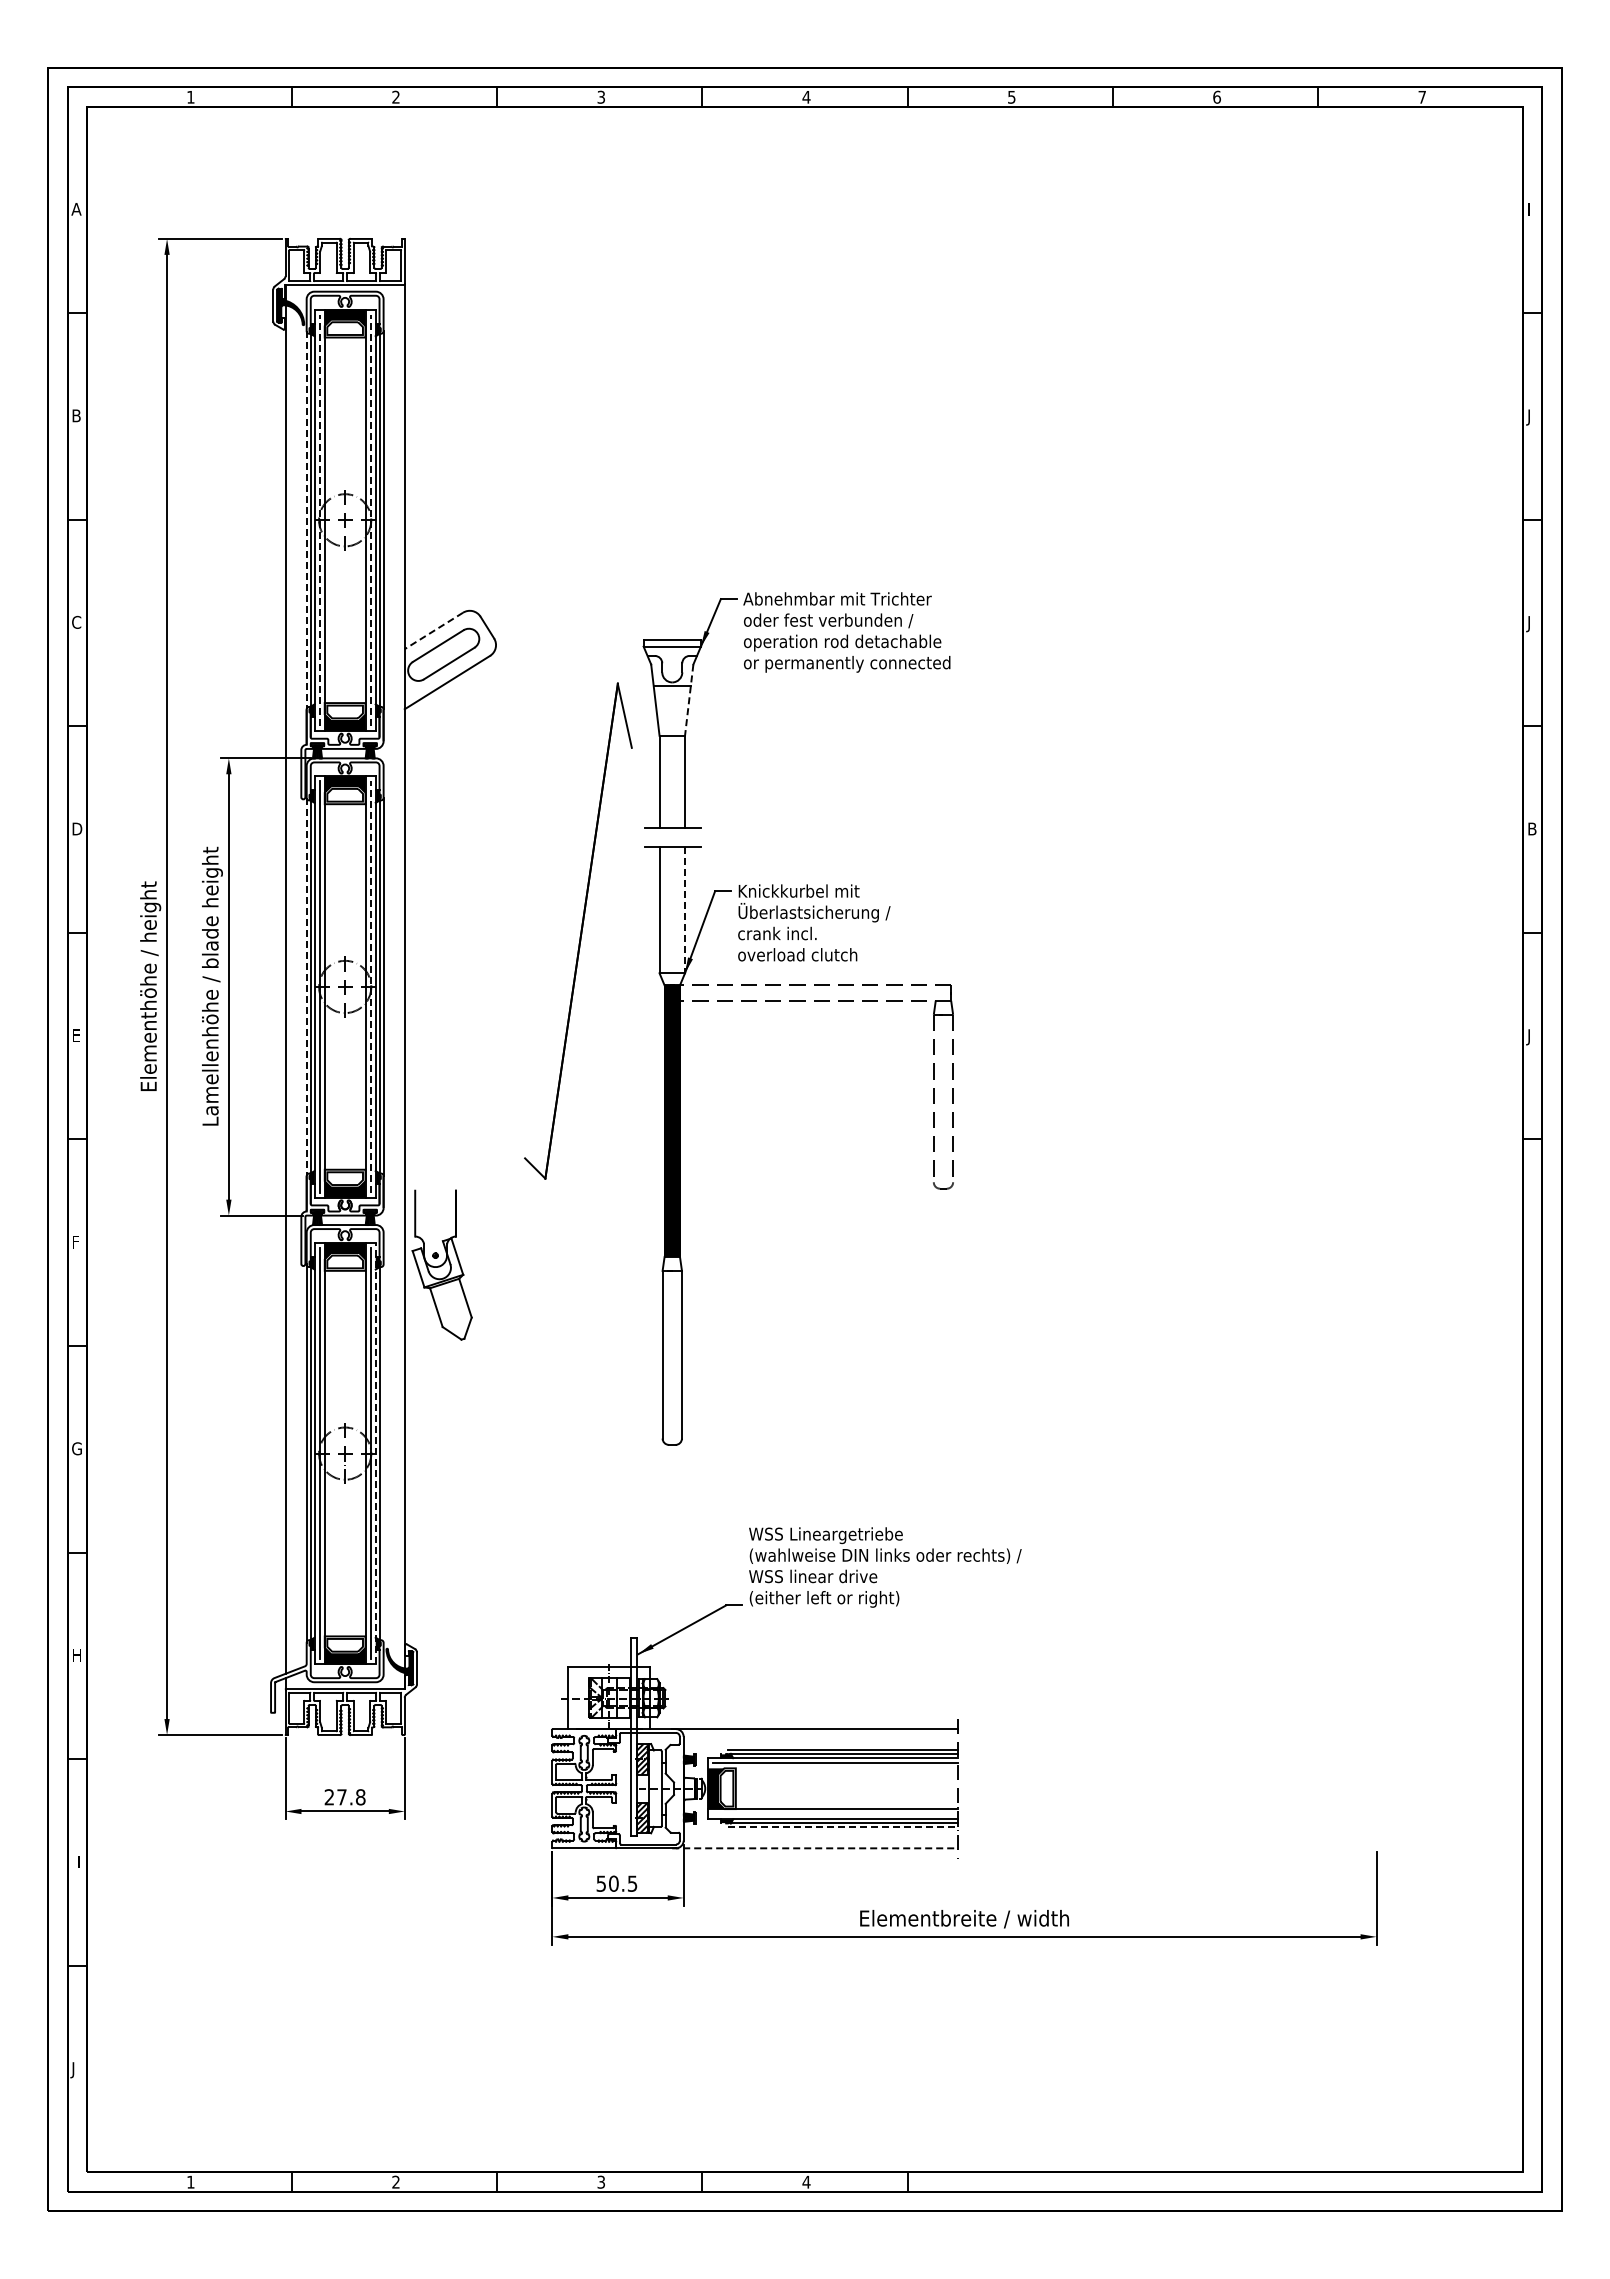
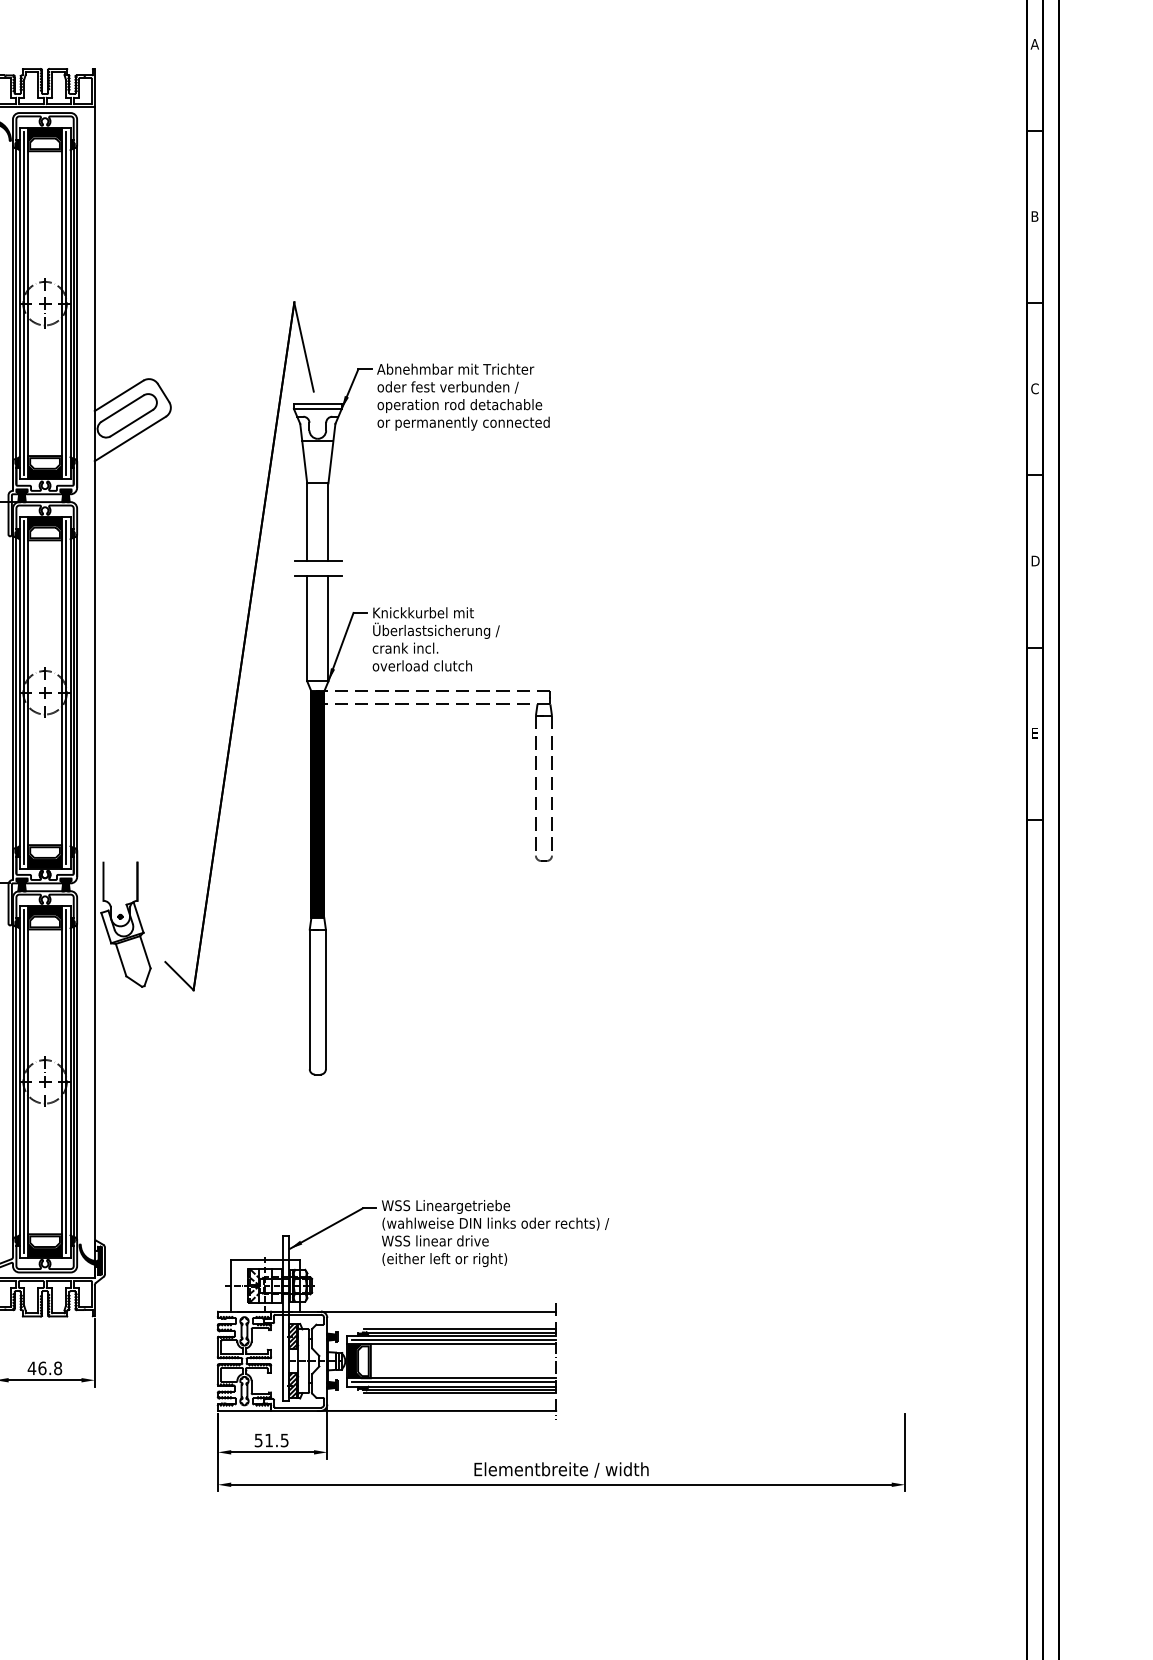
text: (1532, 209) -> (1035, 44), I -> A
text: (1531, 417) -> (1034, 217), J -> B
line: (306, 520) -> (12, 303), dashed -> solid
line: (319, 520) -> (23, 303), dashed -> solid
line: (370, 520) -> (66, 303), dashed -> solid
text: (1531, 623) -> (1034, 389), J -> C
line: (433, 631) -> (118, 396), dashed -> solid
line: (689, 700) -> (332, 453), dashed -> solid
text: (1533, 829) -> (1035, 561), B -> D
line: (685, 910) -> (328, 628), dashed -> solid
part: (578, 930) -> (239, 645), size x1.67
line: (370, 986) -> (66, 692), dashed -> solid
line: (306, 987) -> (12, 693), dashed -> solid
text: (1530, 1037) -> (1033, 734), J -> E
line: (375, 1453) -> (70, 1081), dashed -> solid
line: (383, 1453) -> (77, 1081), added
text: (885, 1567) -> (495, 1233), moved
line: (832, 1768) -> (451, 1344), added
text: (335, 1797) -> (37, 1368), 27.8 -> 46.8
line: (835, 1814) -> (453, 1382), added
line: (843, 1827) -> (460, 1393), dashed -> solid
line: (815, 1848) -> (437, 1411), dashed -> solid
text: (613, 1883) -> (268, 1440), 50.5 -> 51.5

